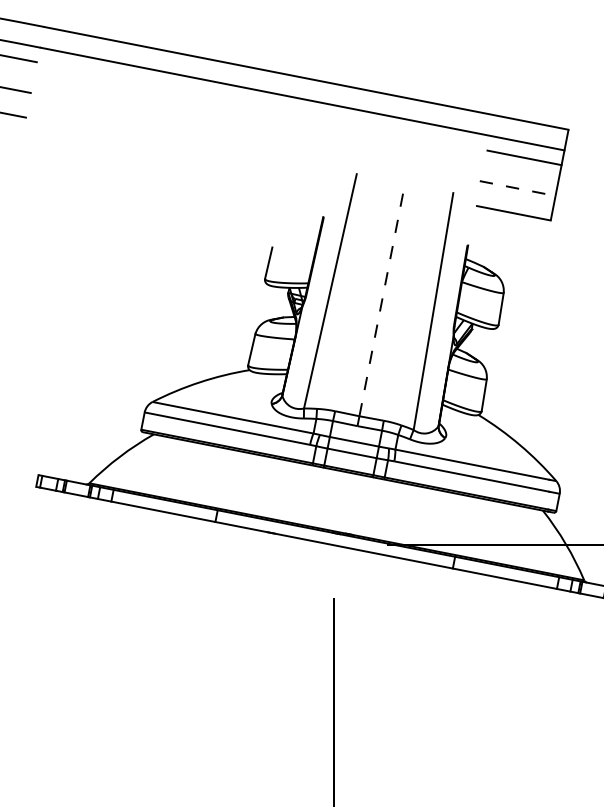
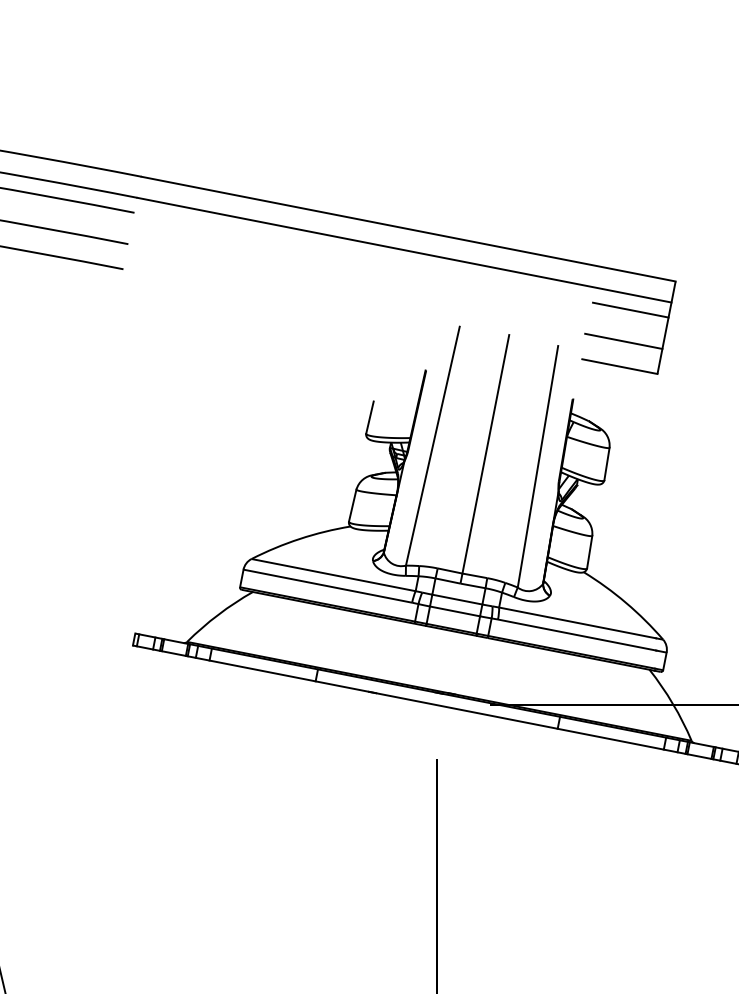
line: (518, 188) -> (624, 341), dashed -> solid
line: (382, 299) -> (485, 454), dashed -> solid

